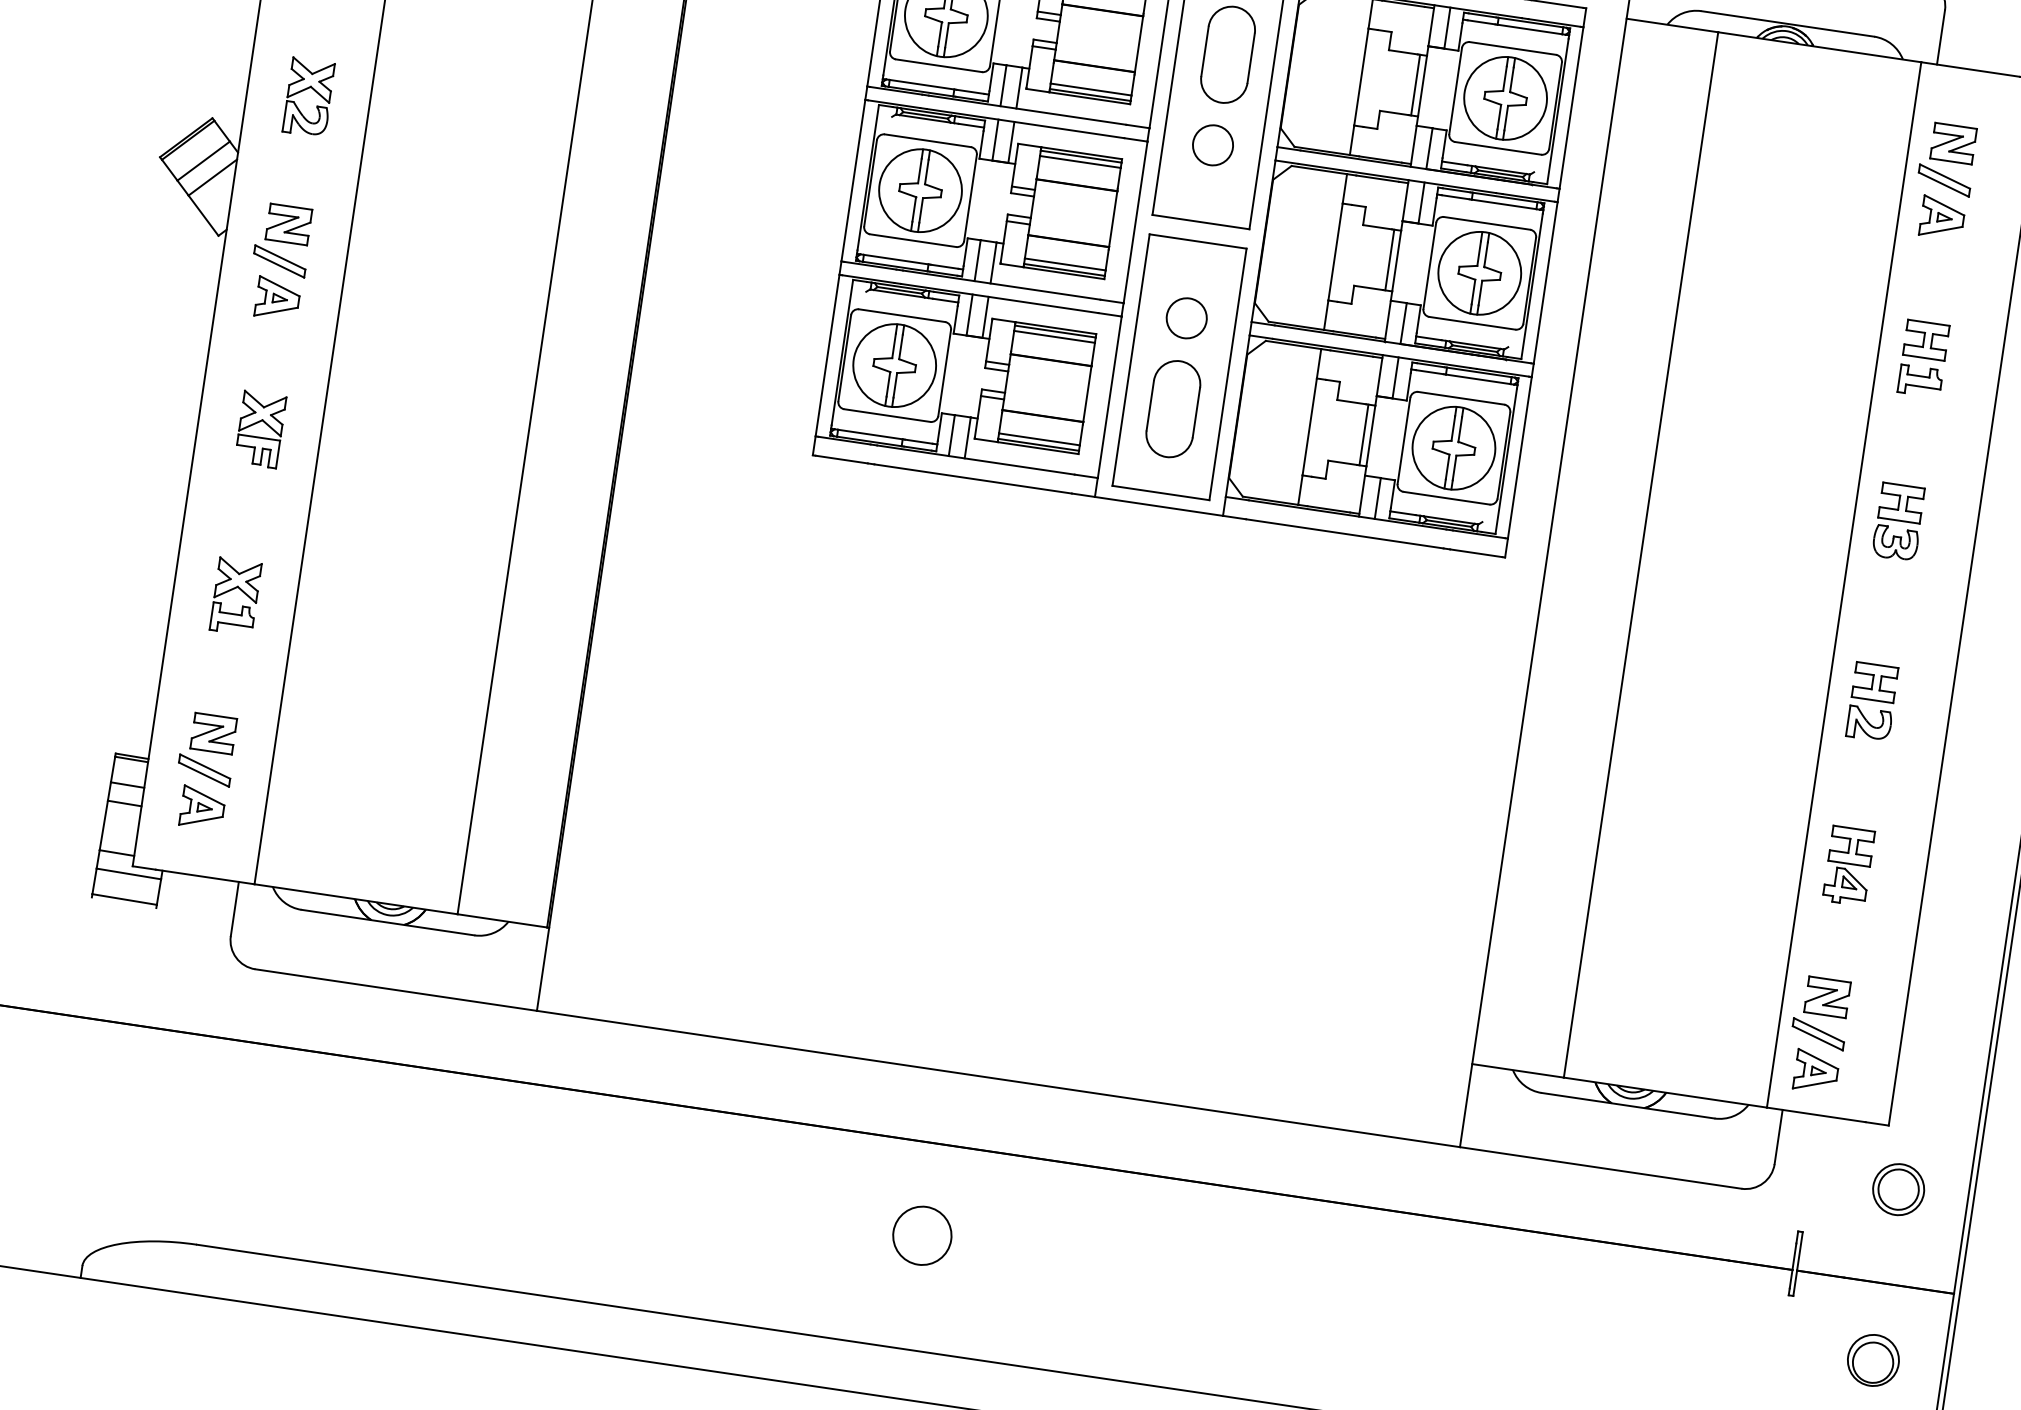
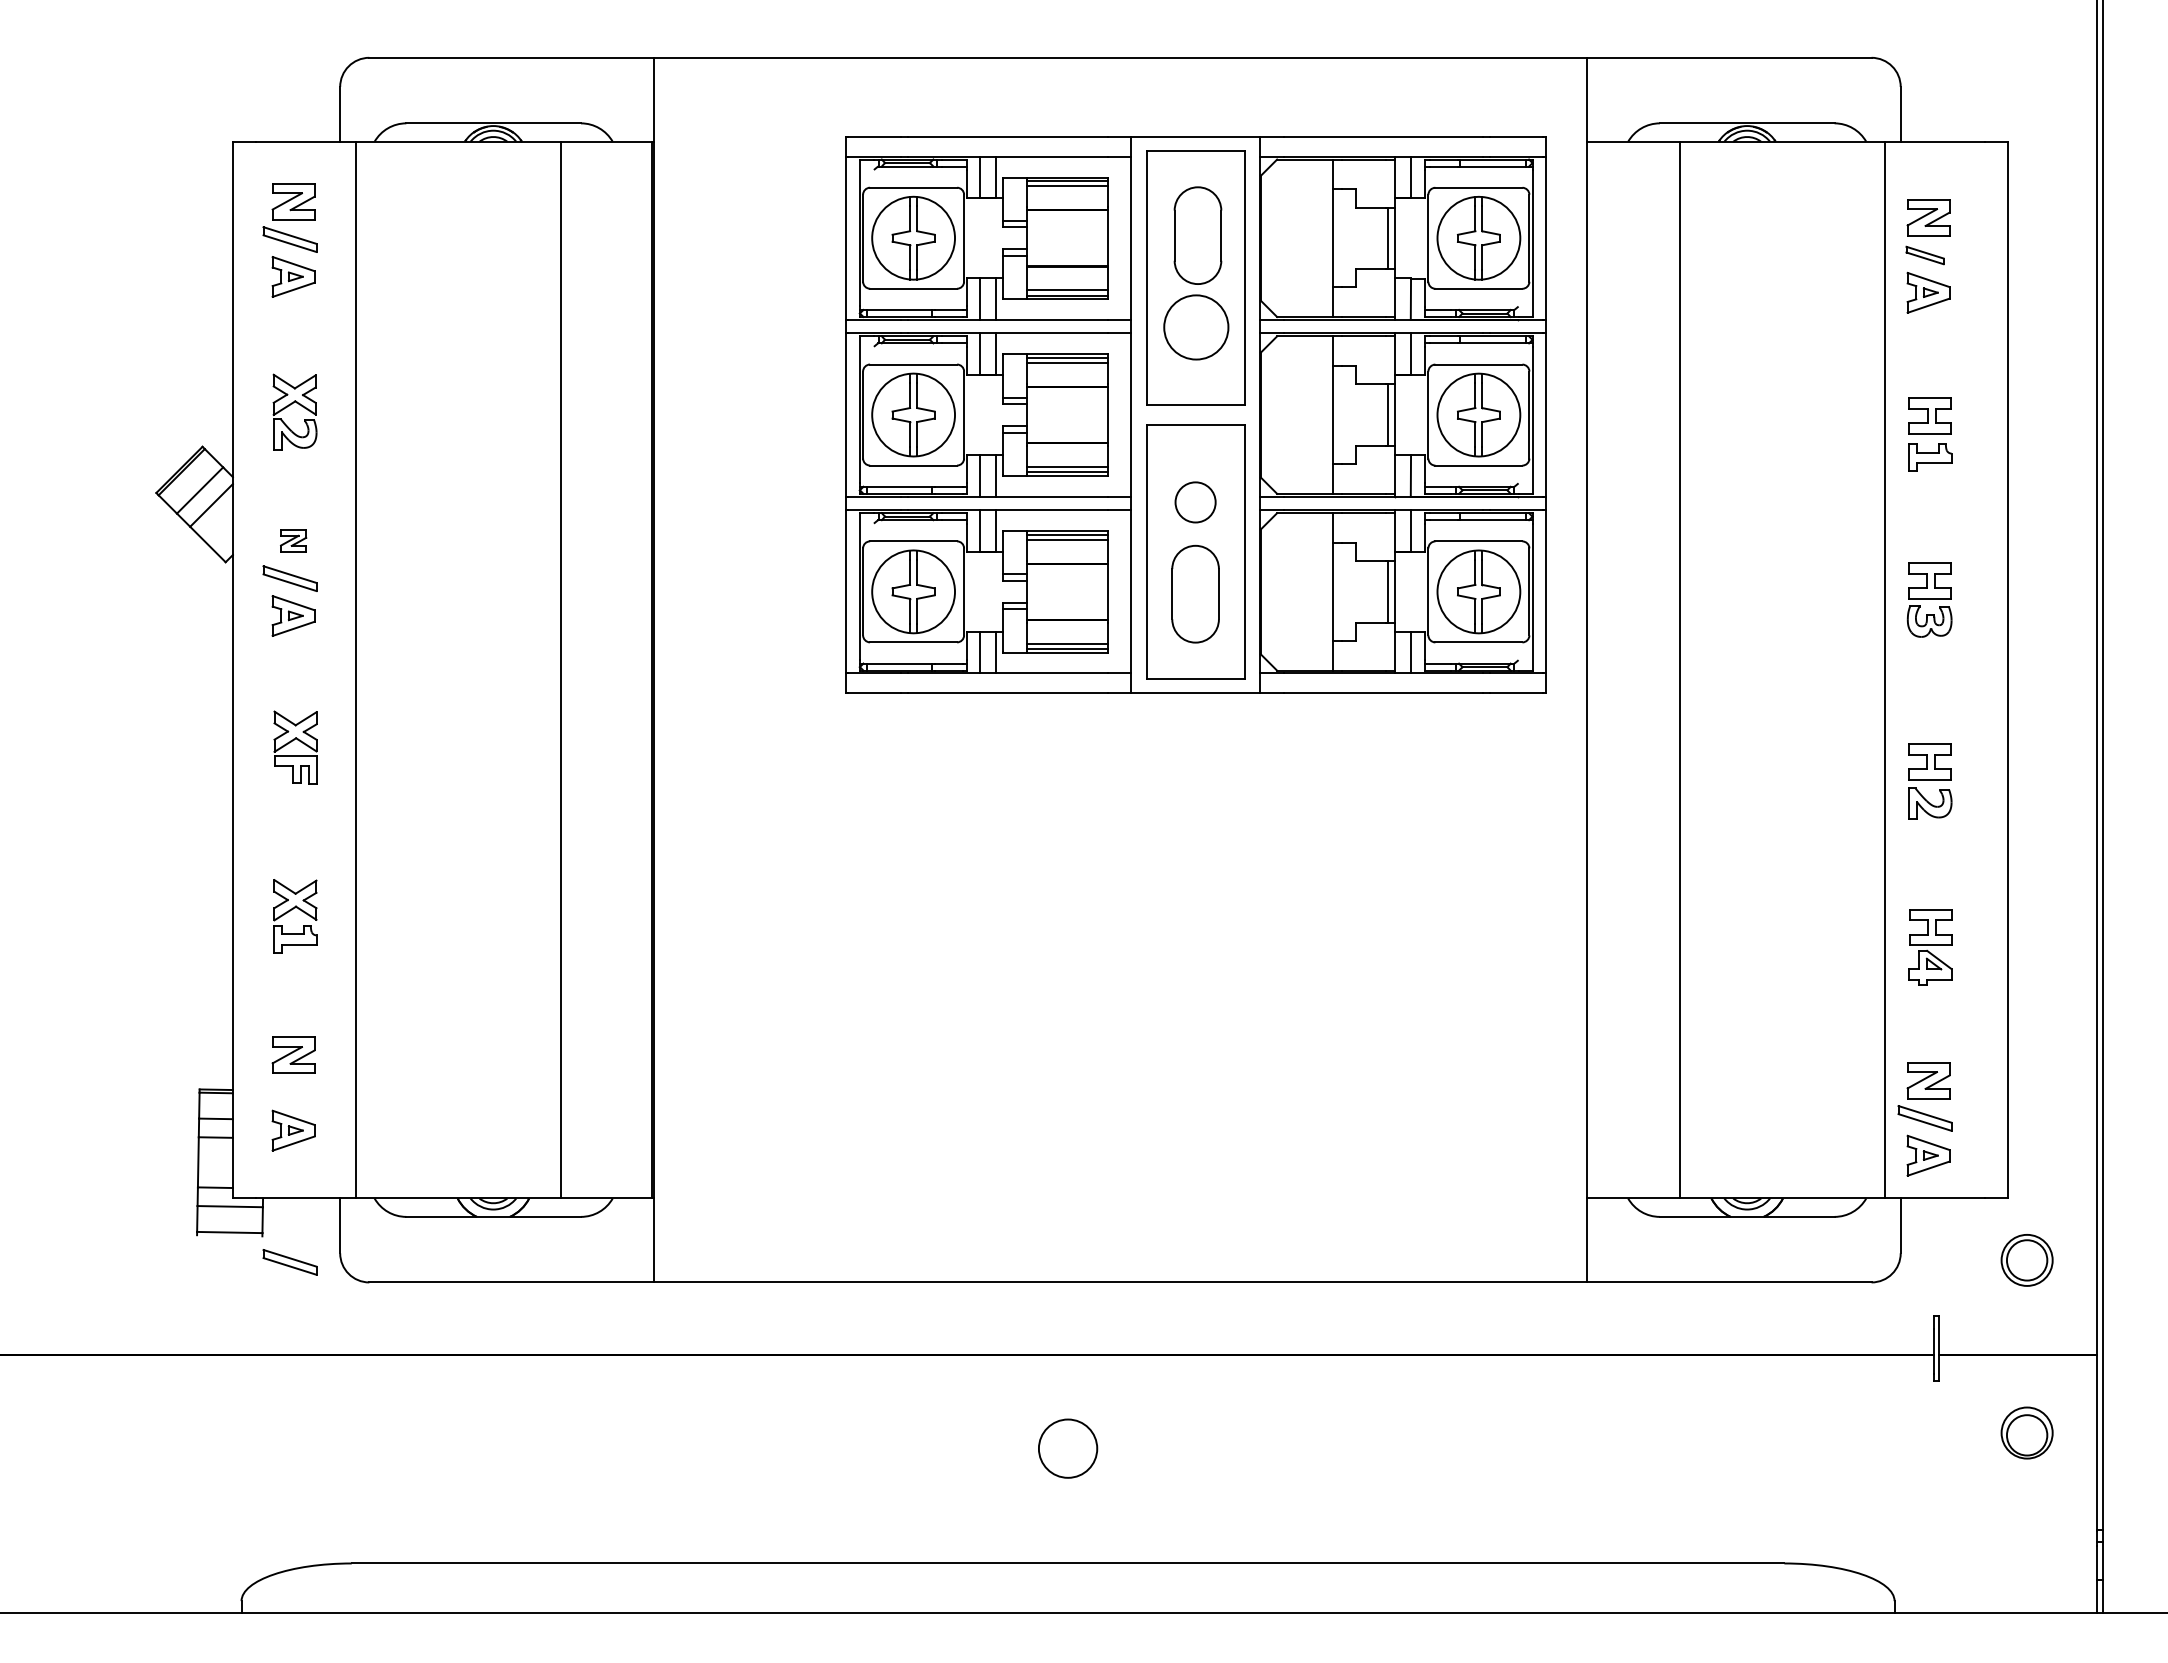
circle: (1213, 145) -> (1196, 327), size x1.6
part: (1943, 180) -> (1924, 255), size x0.7
part: (288, 224) -> (293, 540), size x0.6
part: (204, 770) -> (289, 1262), moved

